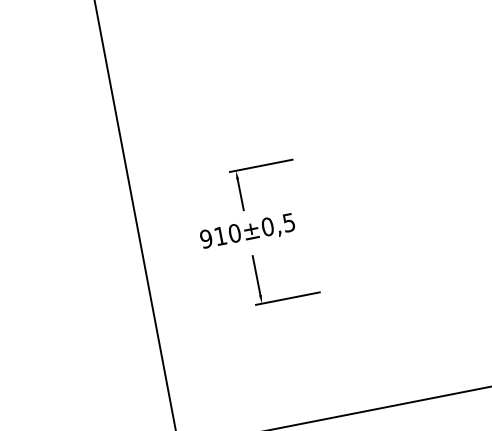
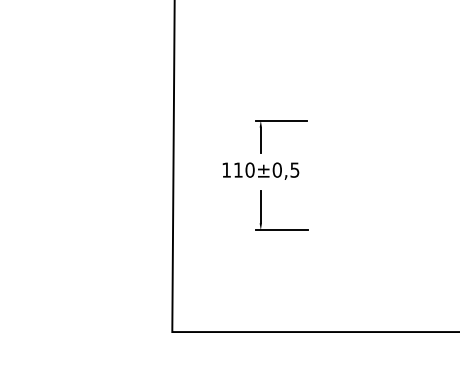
text: (206, 238) -> (226, 169), 910±0,5 -> 110±0,5

